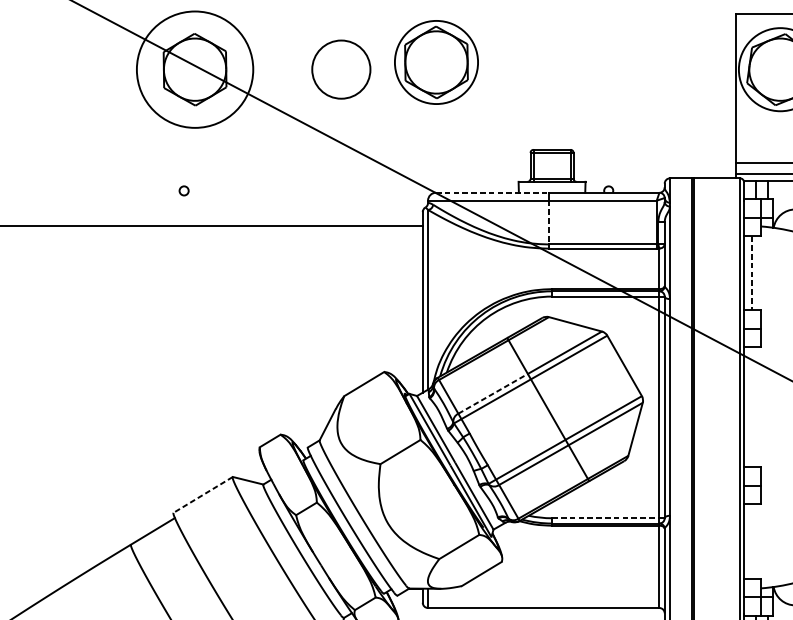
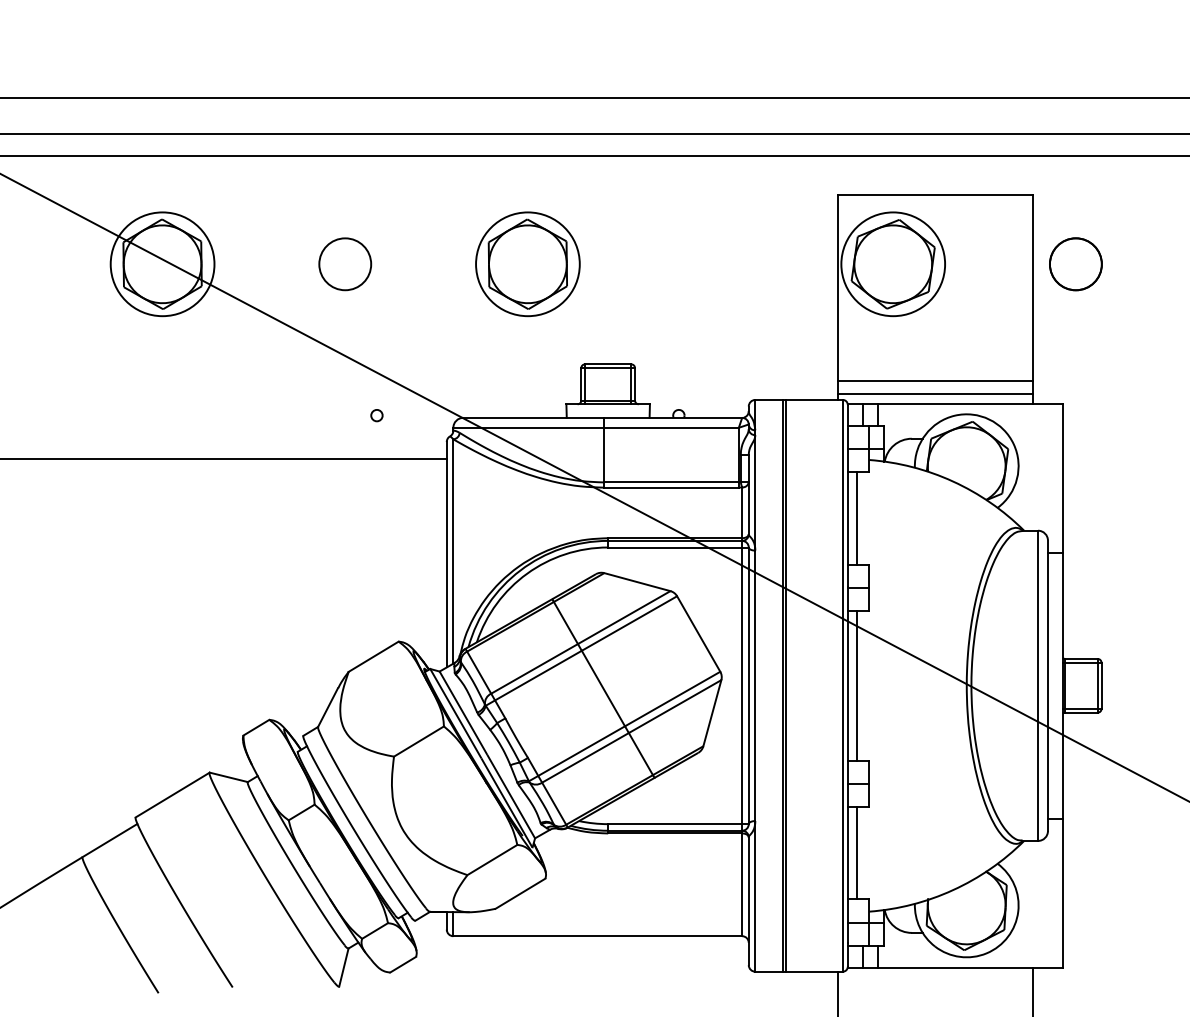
part: (436, 62) -> (527, 264), moved
circle: (194, 69) -> (162, 264), size x0.71
circle: (341, 69) -> (345, 264), size x0.71
circle: (183, 190) -> (376, 415), moved
line: (493, 192) -> (534, 417), dashed -> solid
line: (548, 222) -> (603, 455), dashed -> solid
line: (751, 273) -> (857, 518), dashed -> solid
line: (493, 393) -> (534, 668), dashed -> solid
line: (751, 407) -> (857, 685), added
line: (203, 495) -> (172, 795), dashed -> solid
line: (606, 518) -> (675, 824), dashed -> solid
line: (751, 540) -> (857, 852), added

